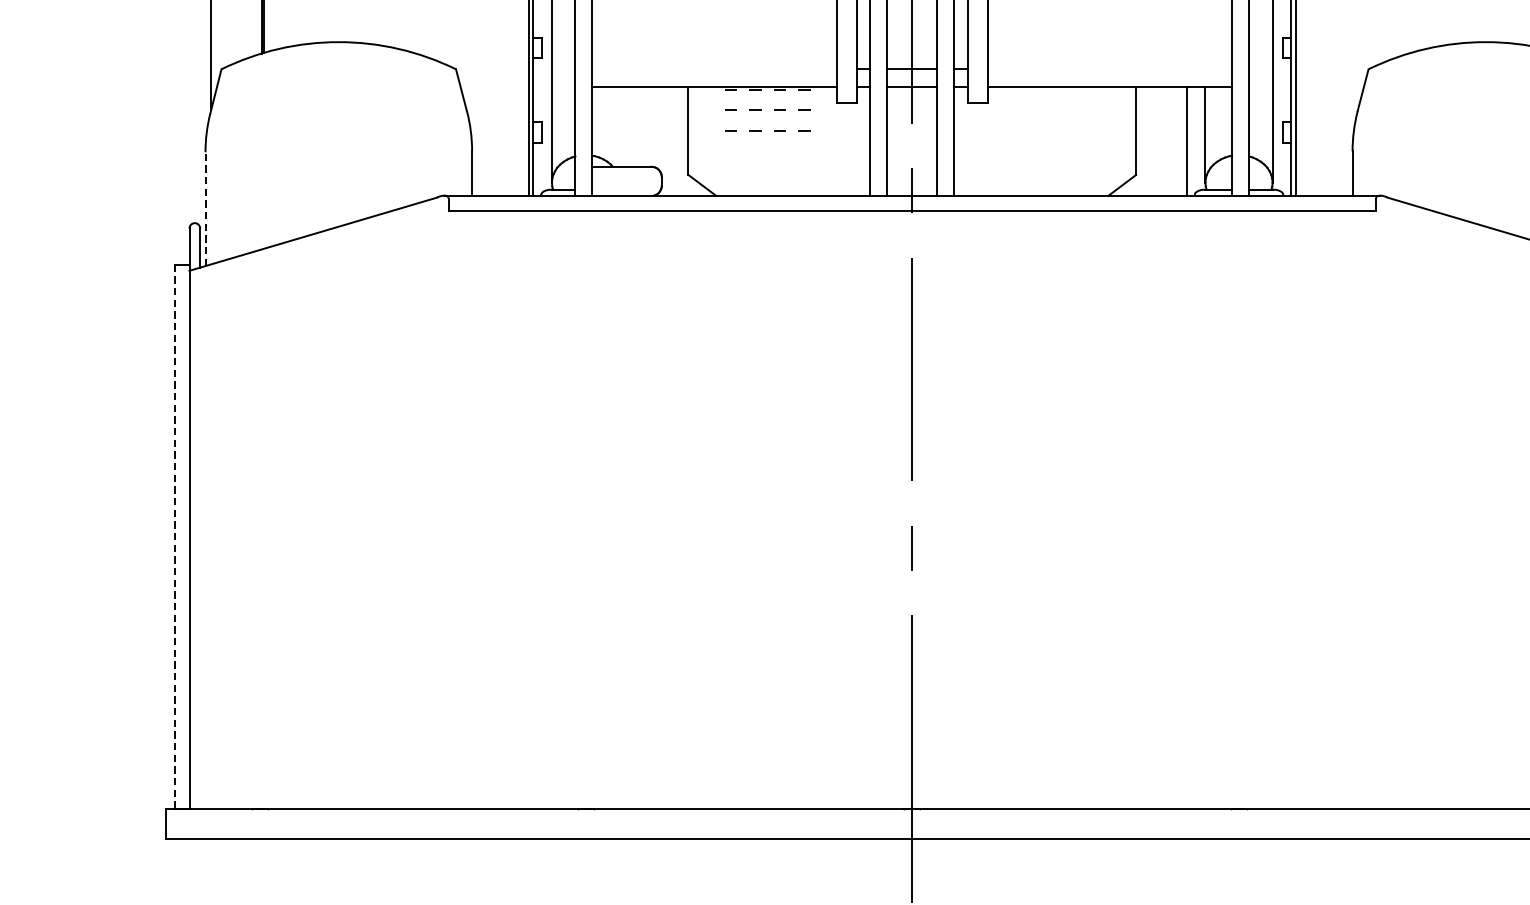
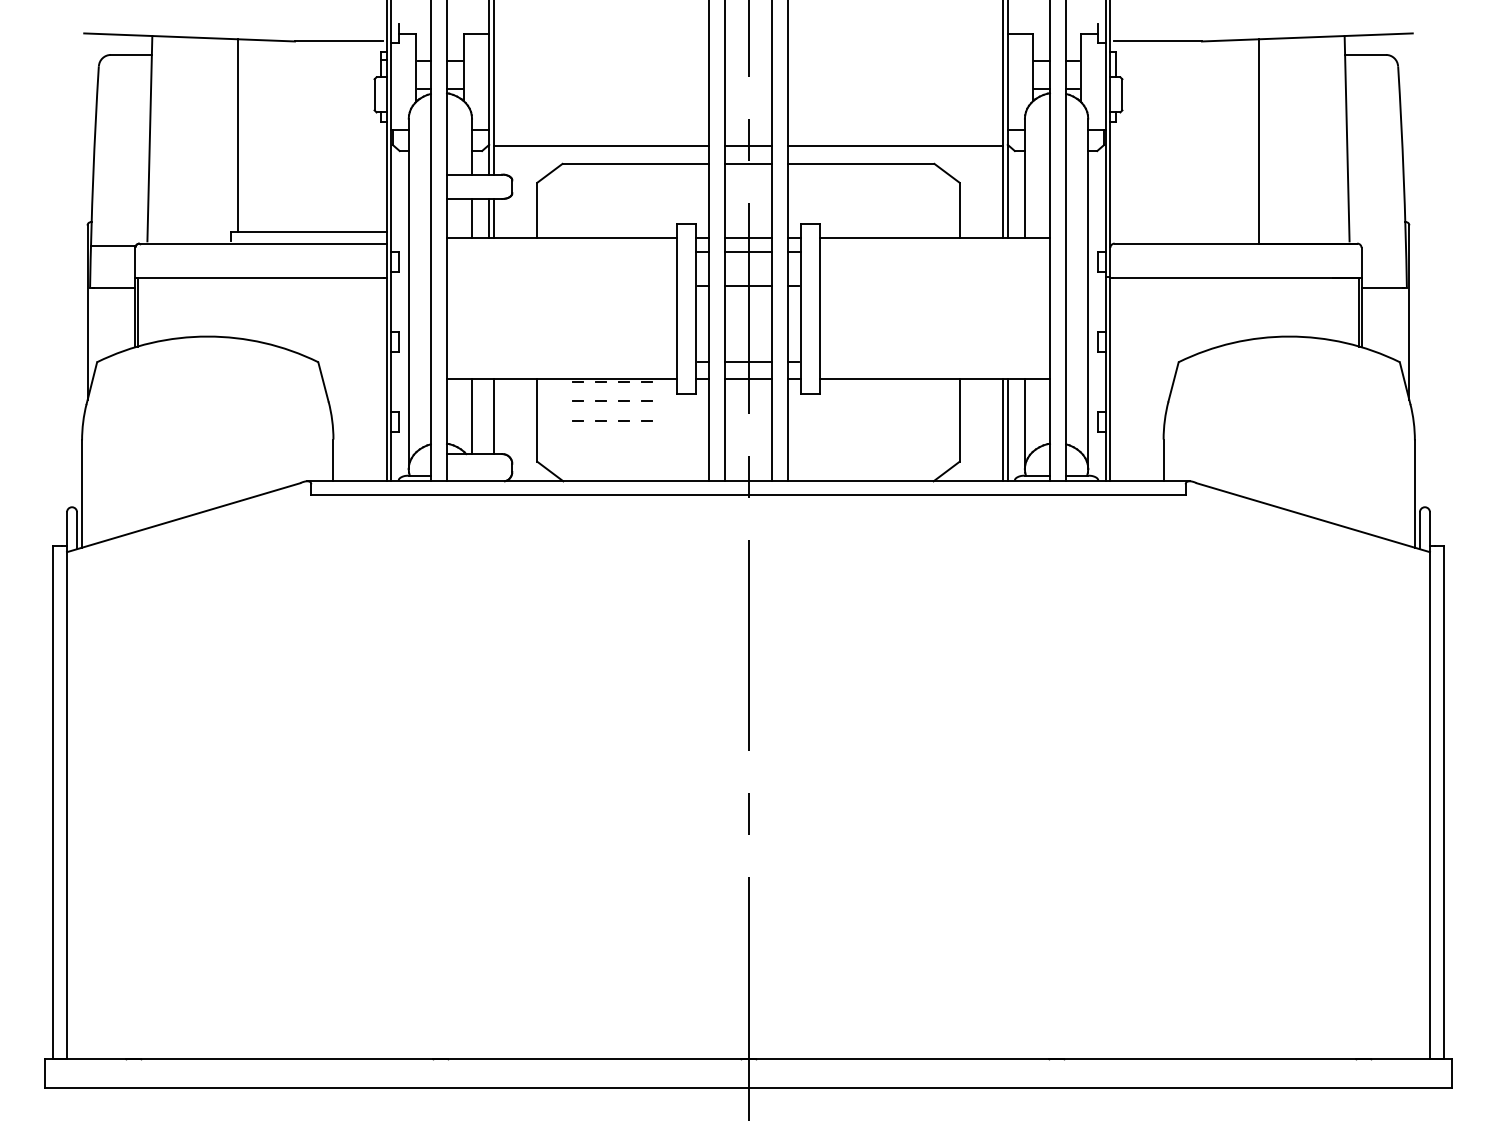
line: (619, 126) -> (472, 416), added
line: (641, 126) -> (493, 416), added
line: (1182, 140) -> (1003, 429), added
line: (205, 209) -> (82, 494), dashed -> solid
line: (175, 536) -> (53, 802), dashed -> solid

